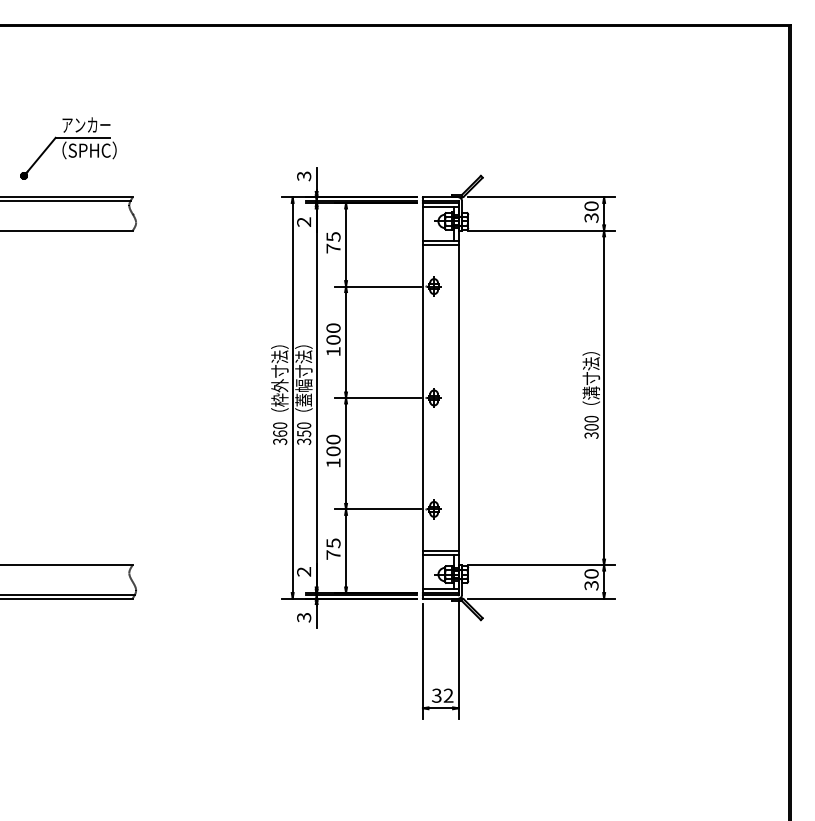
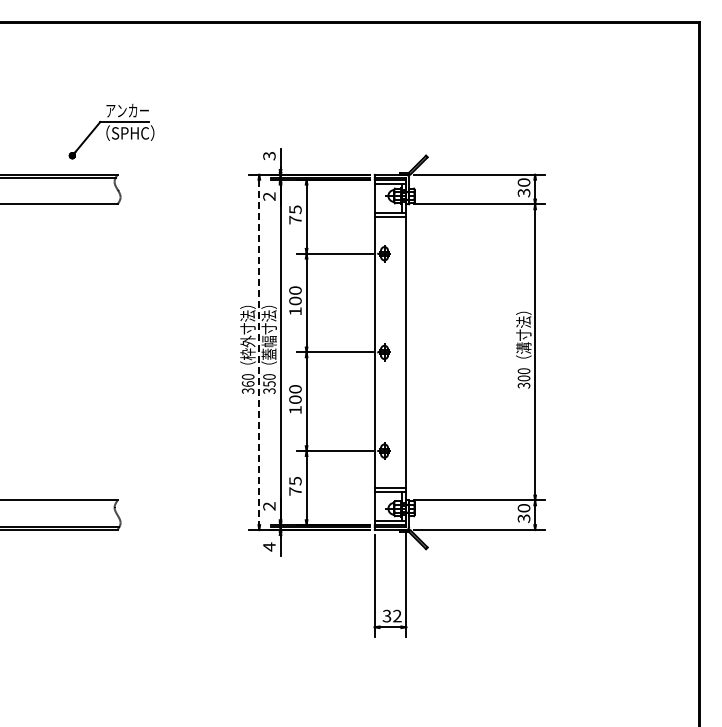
part: (68, 148) -> (111, 131), moved
line: (292, 398) -> (259, 352), solid -> dashed
text: (304, 617) -> (269, 546), 3 -> 4

